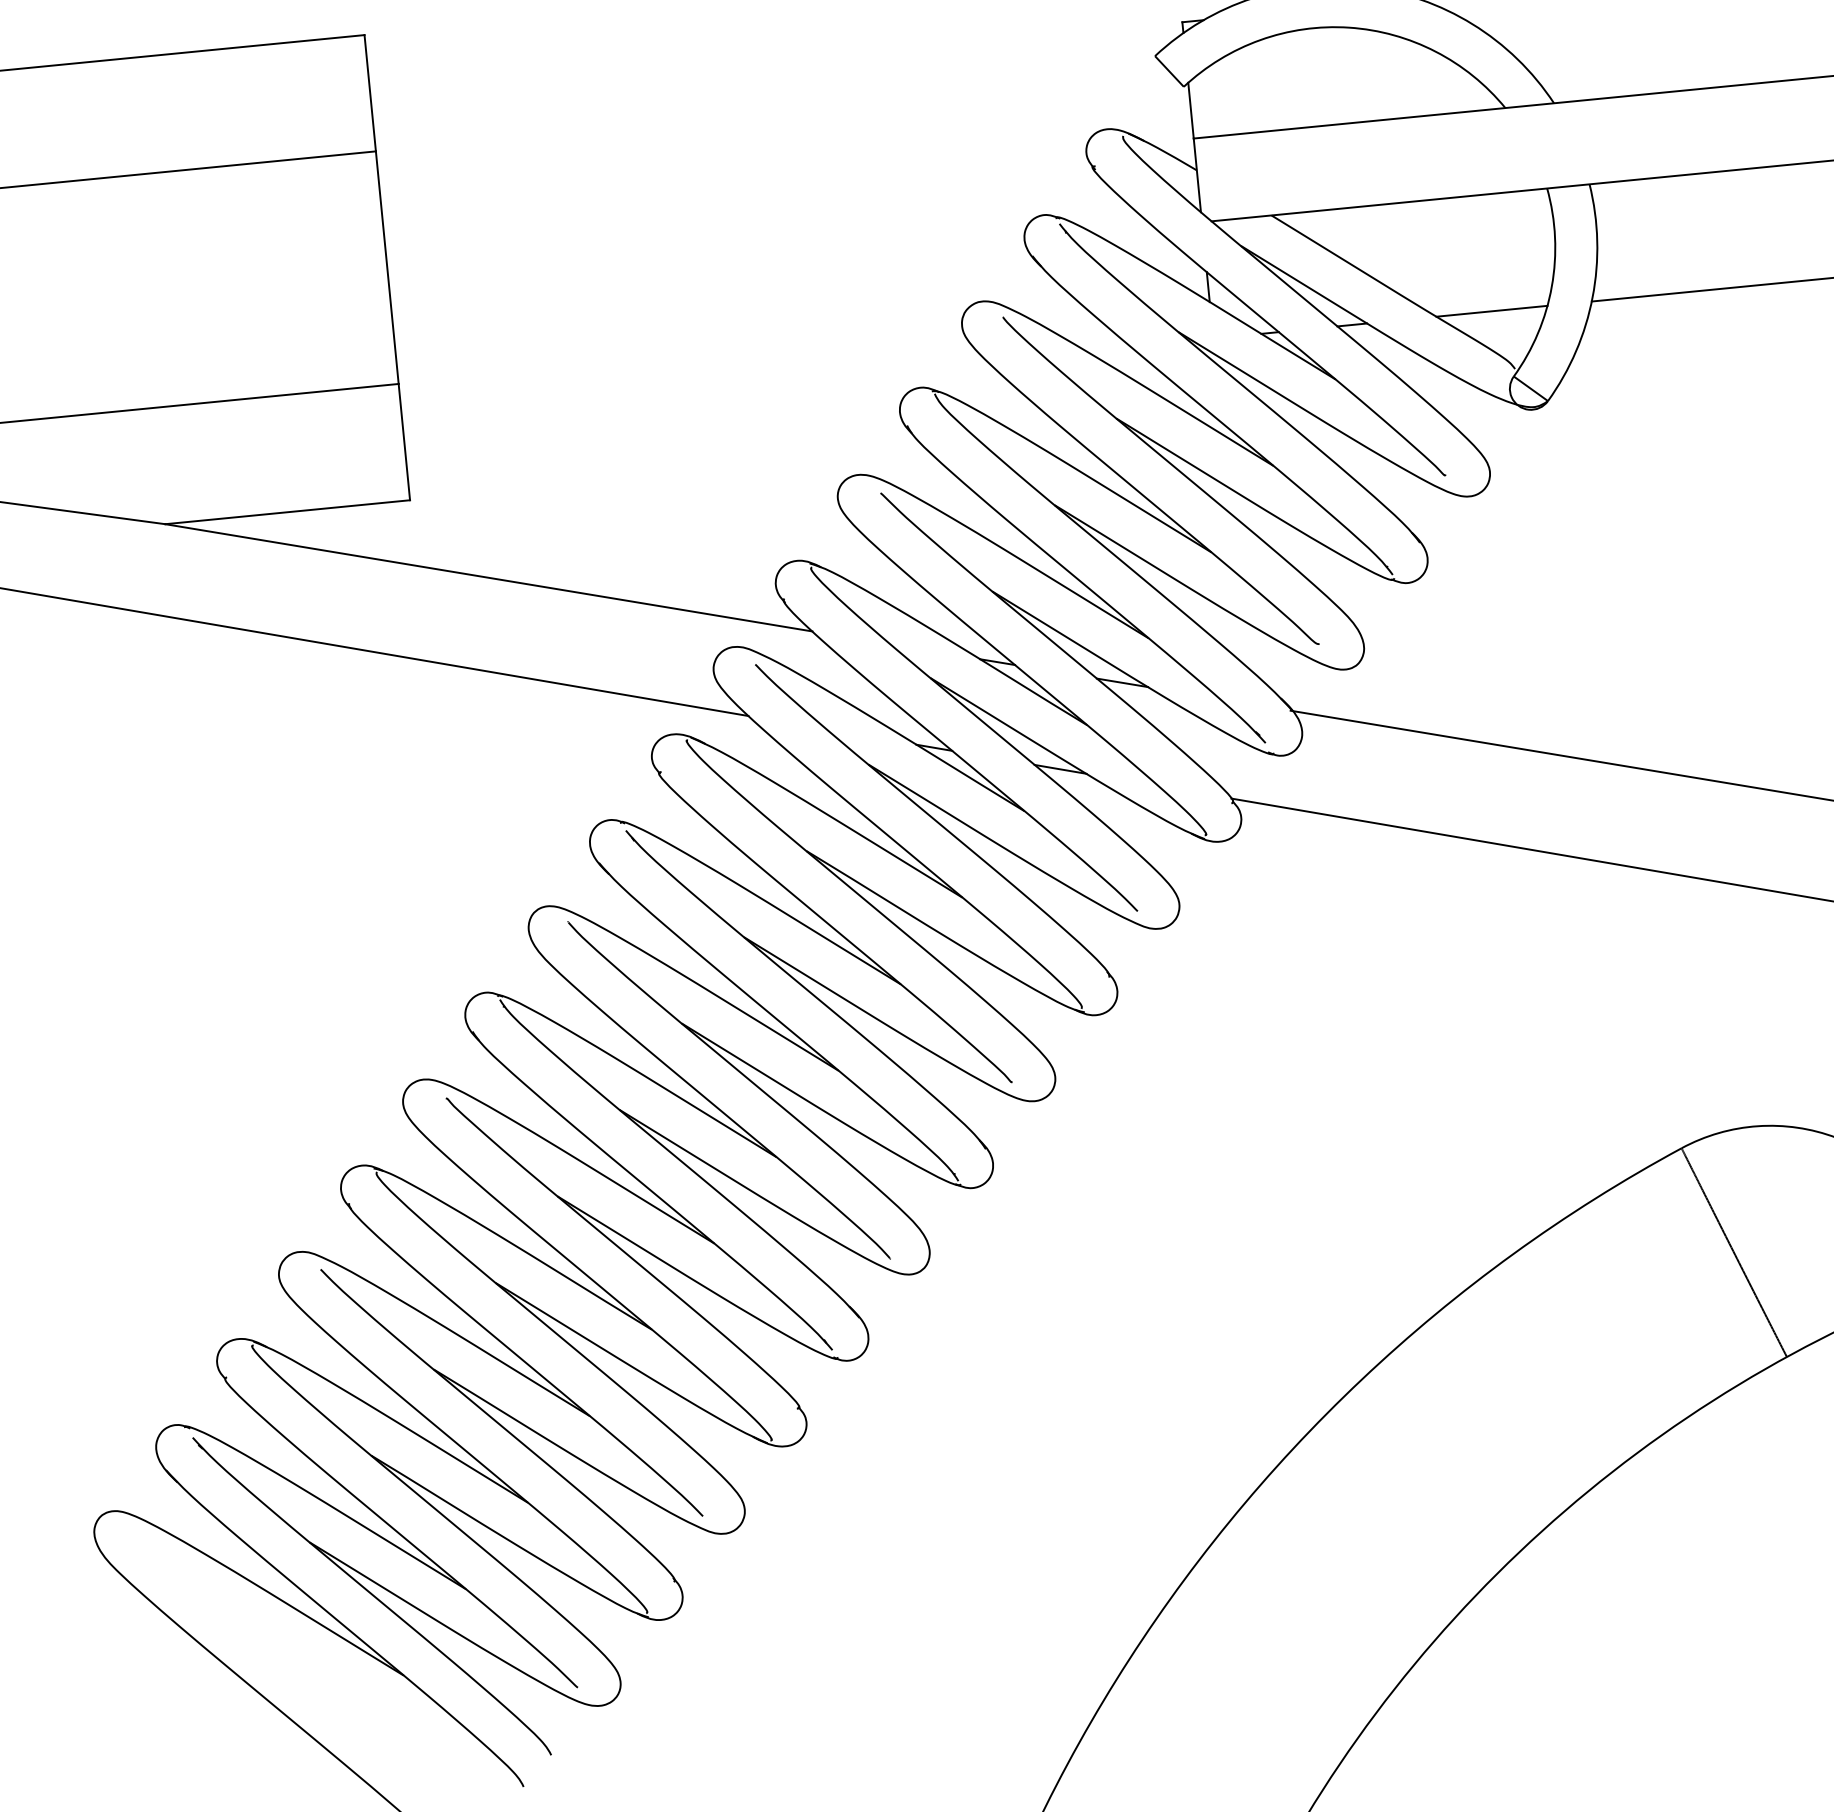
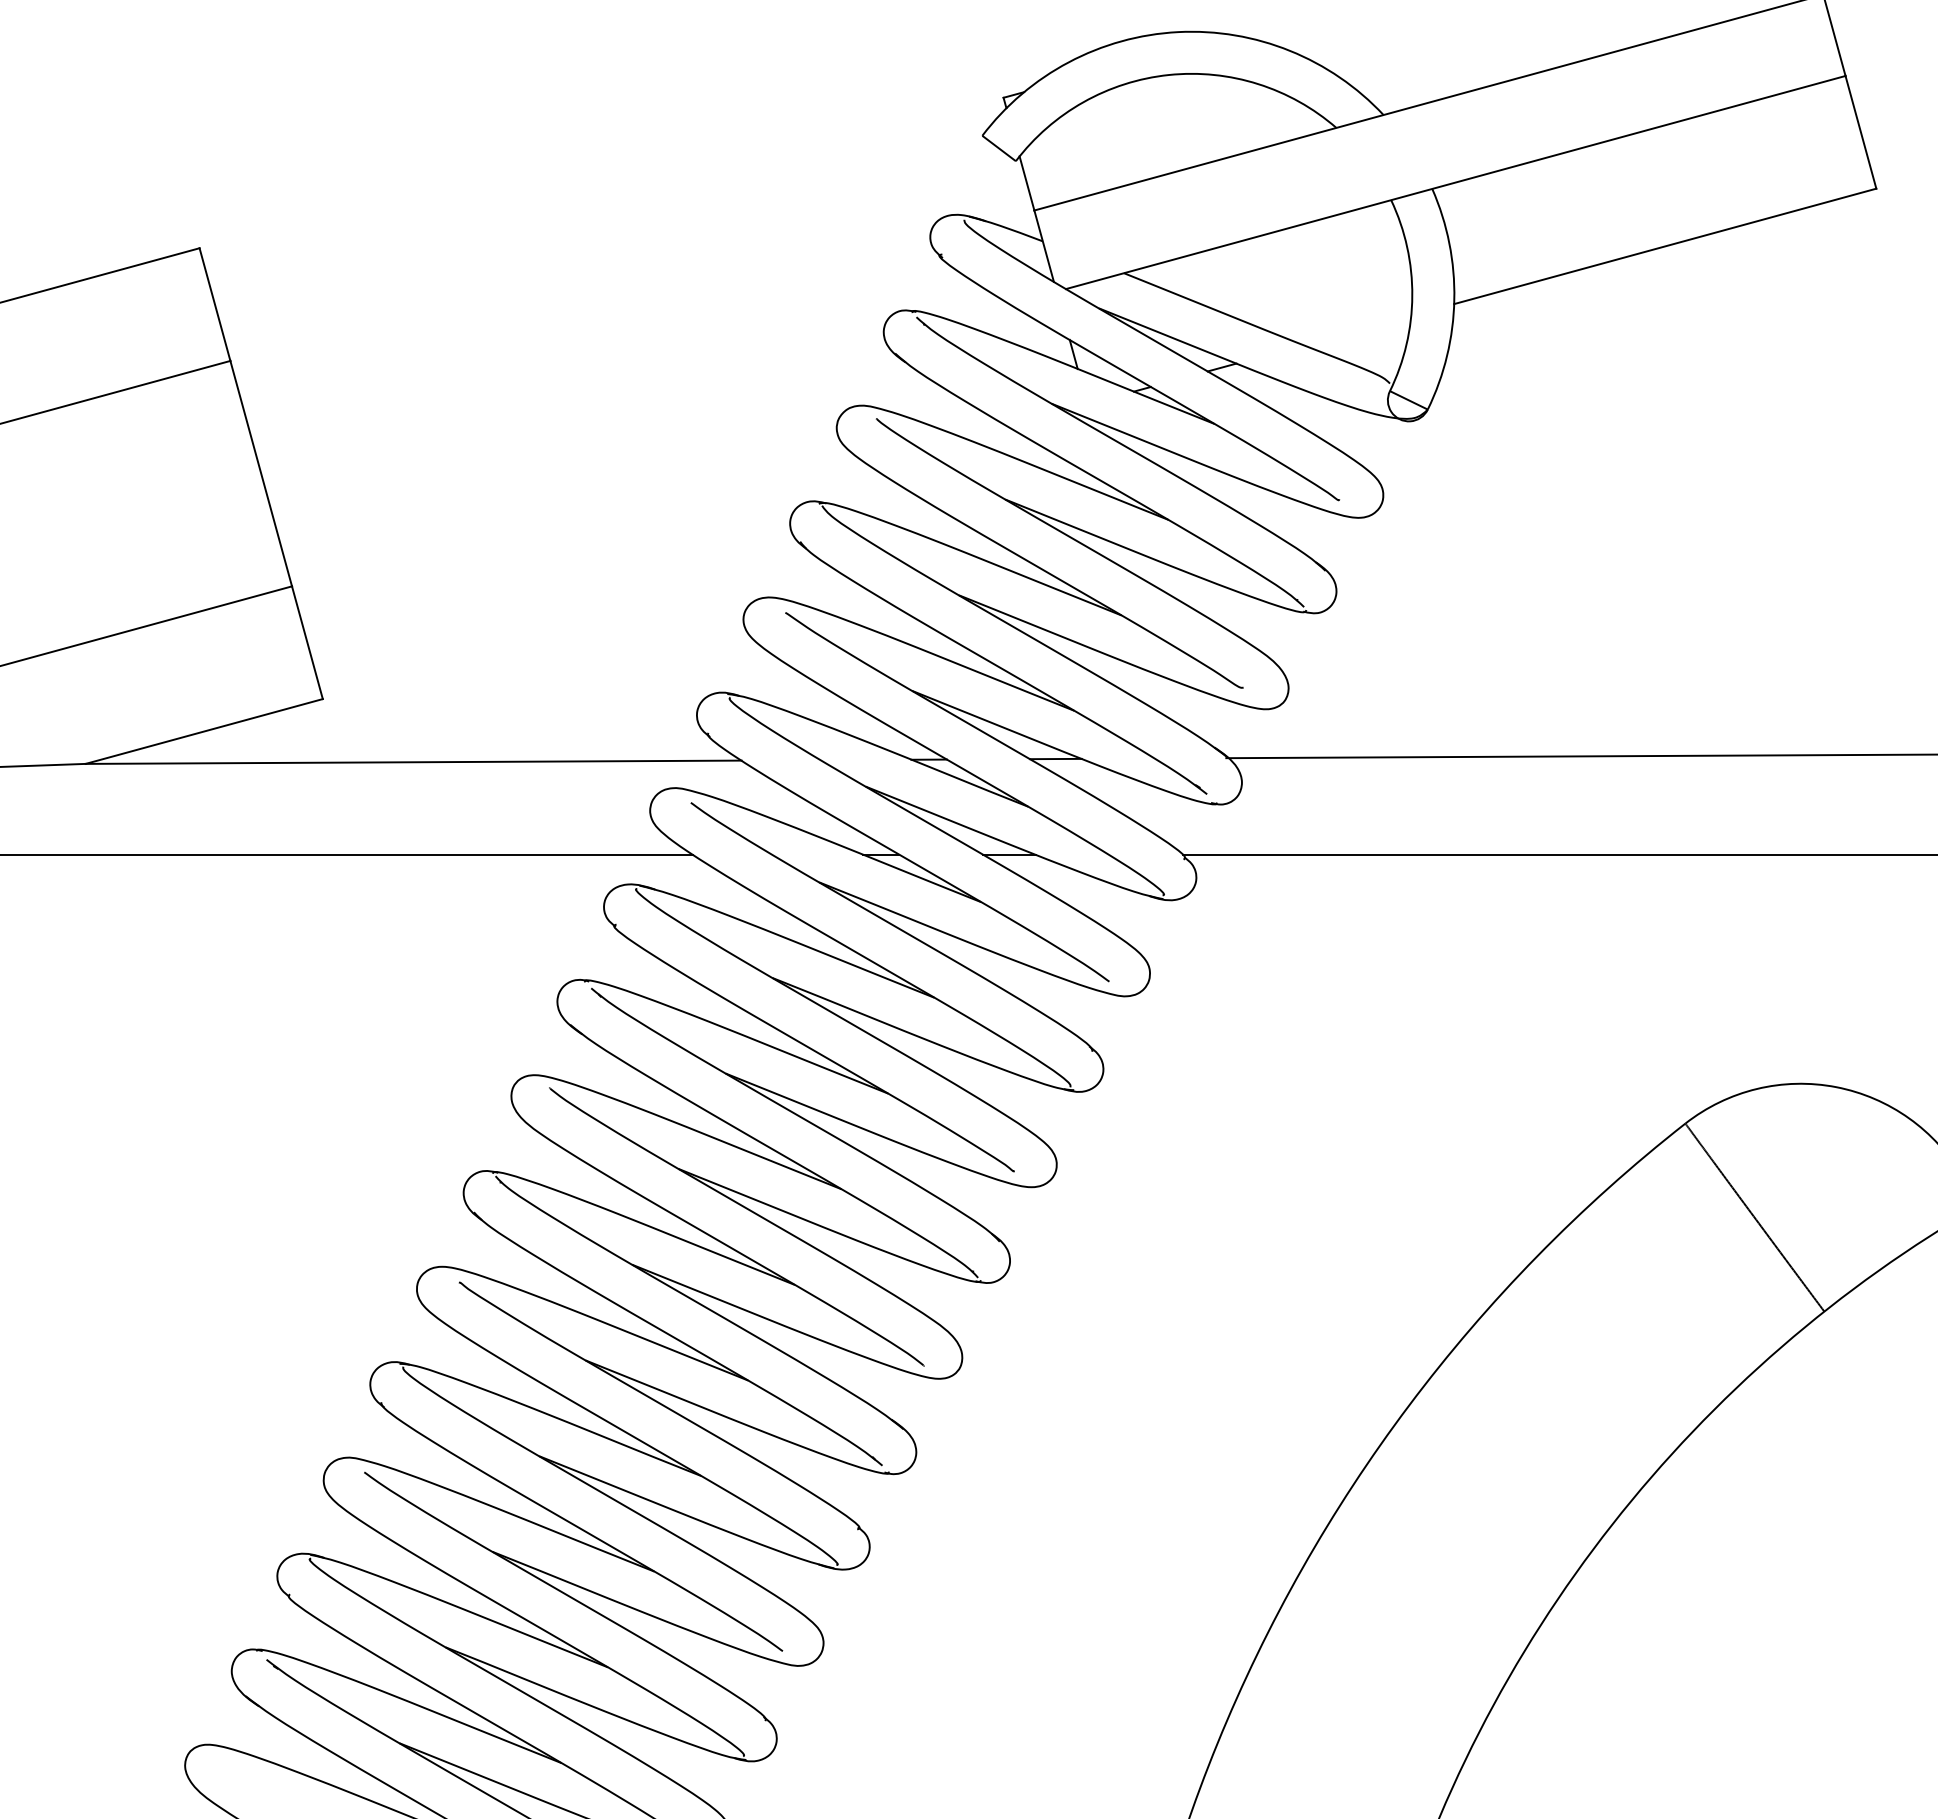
line: (1492, 311) -> (1357, 330), removed

